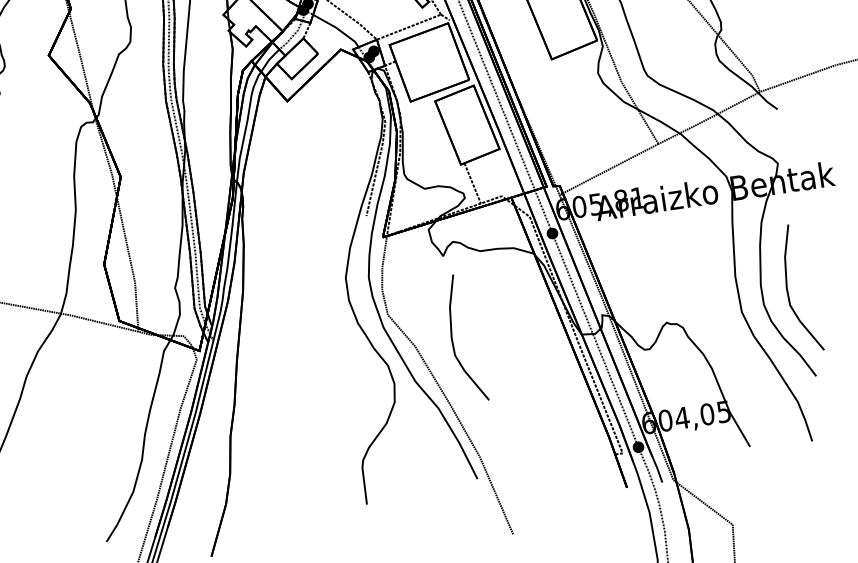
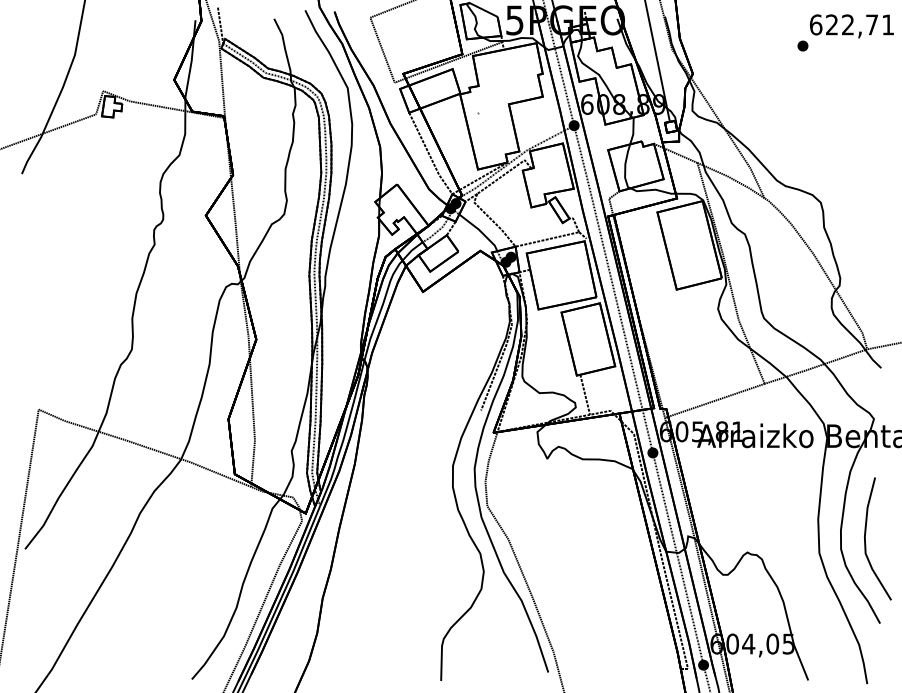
curve: (452, 339) -> (544, 538), removed

